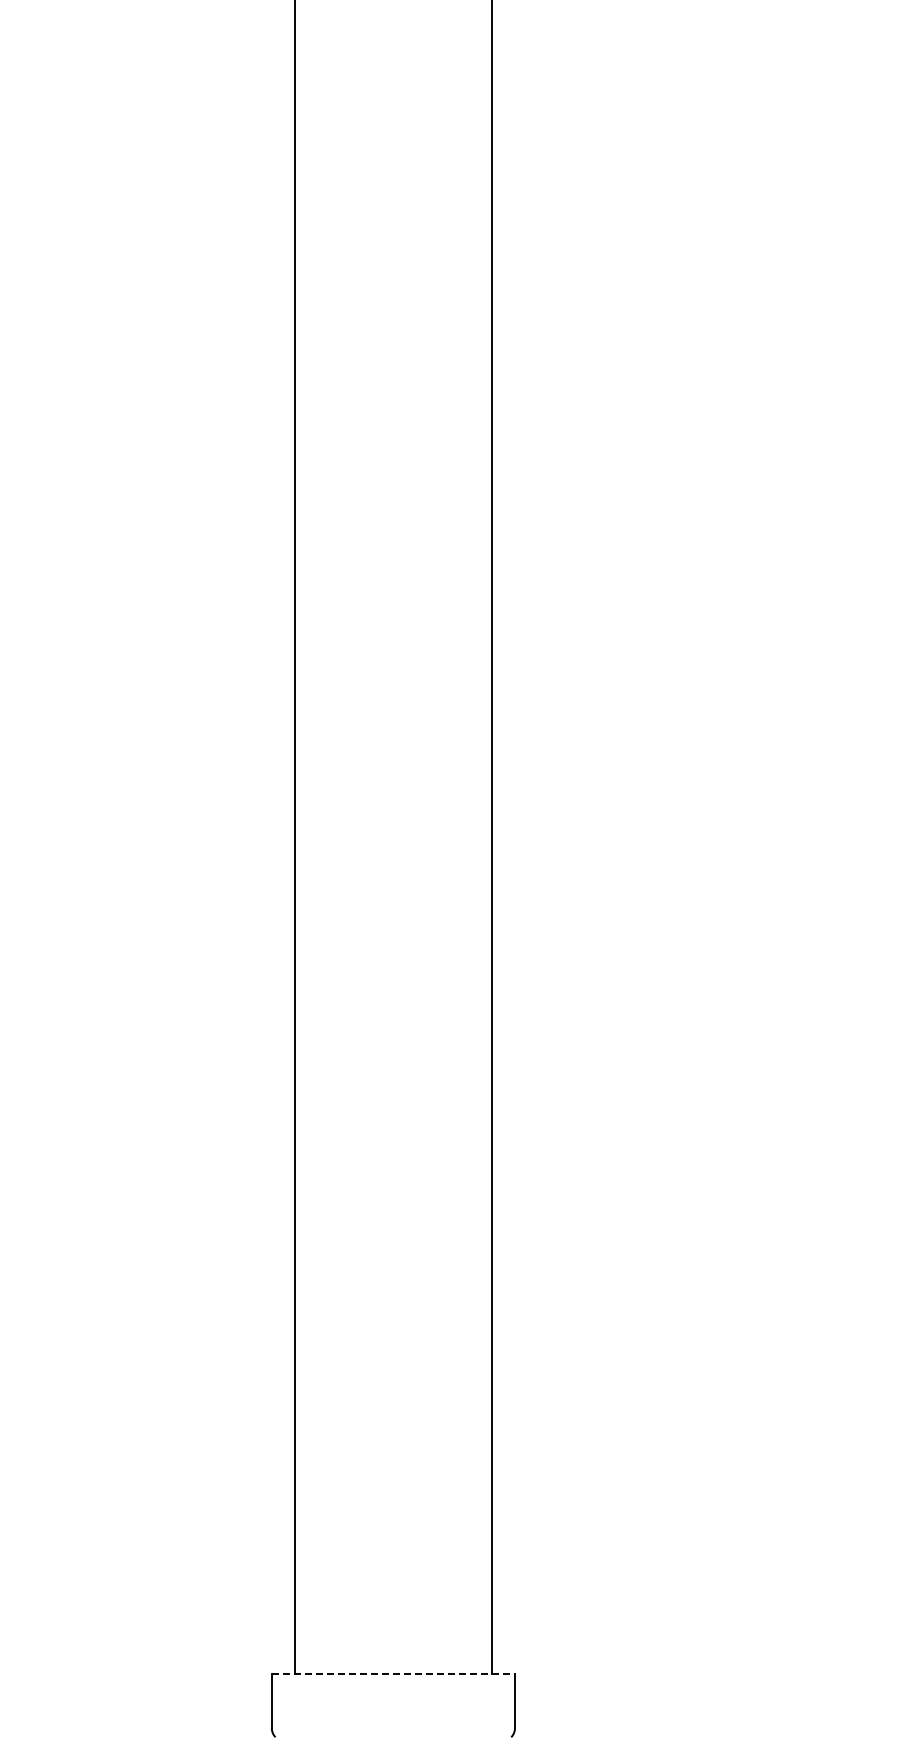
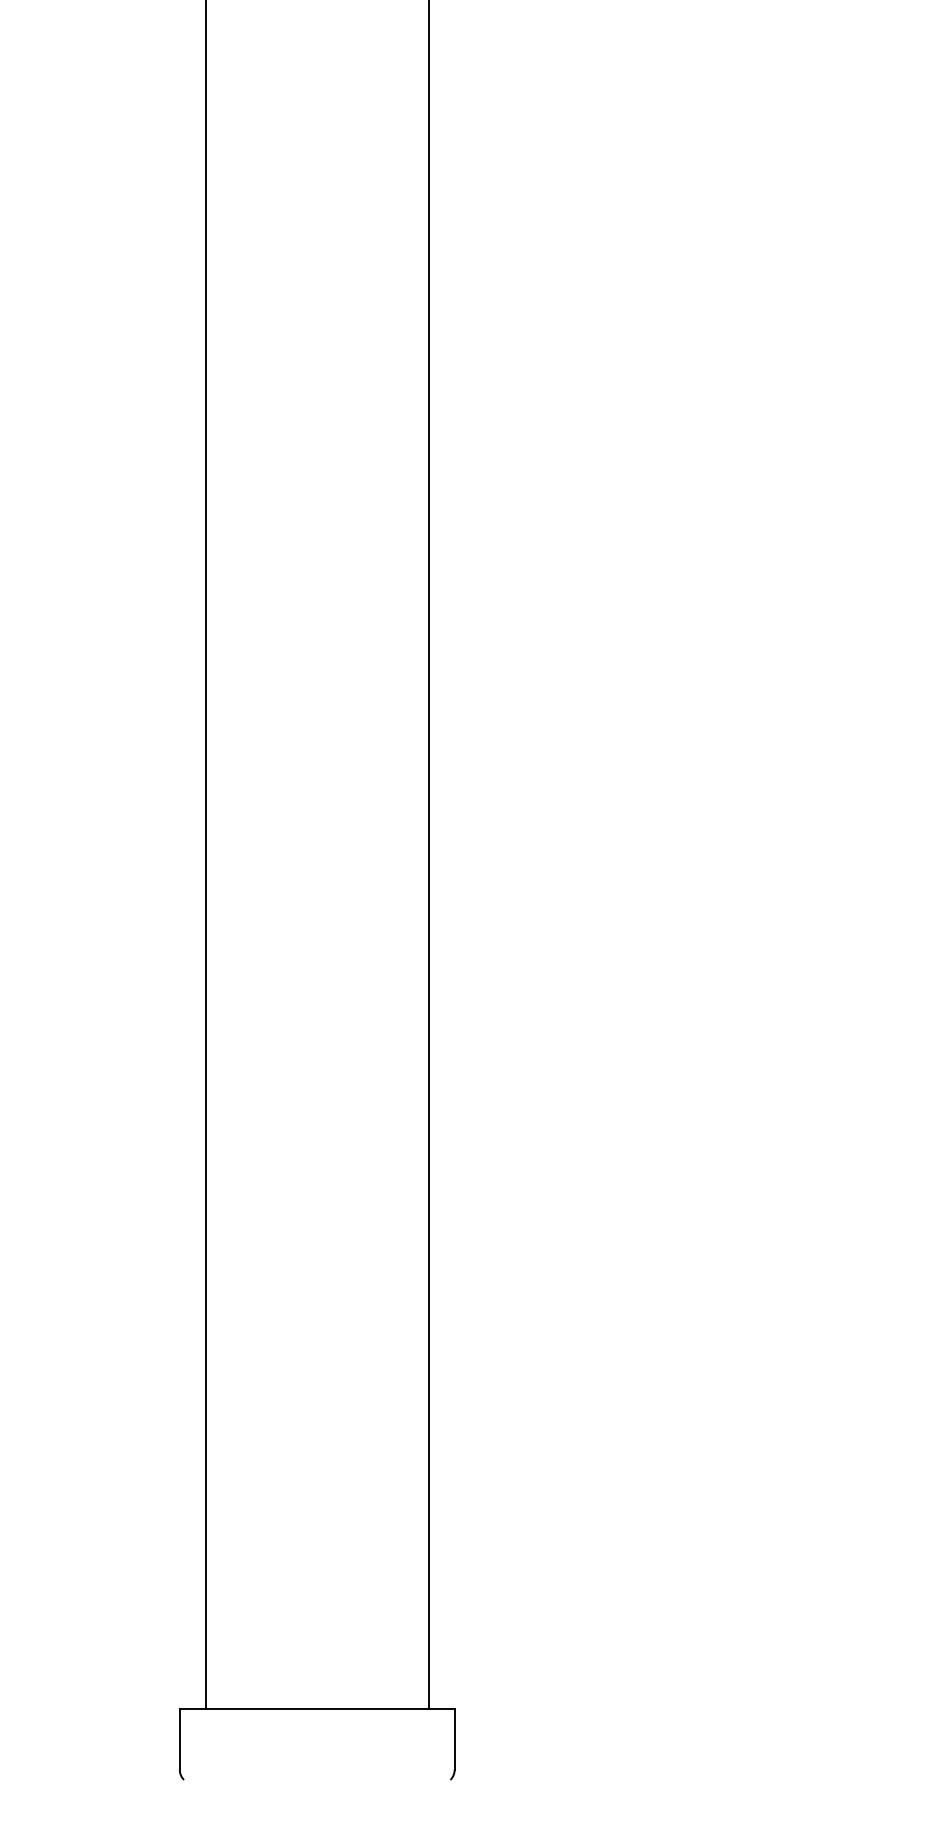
line: (393, 1674) -> (317, 1709), dashed -> solid

